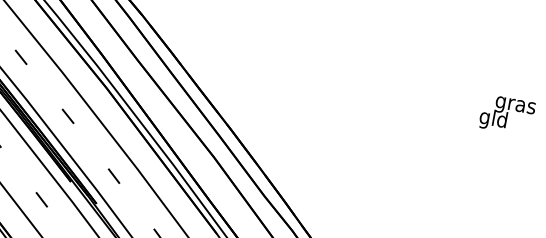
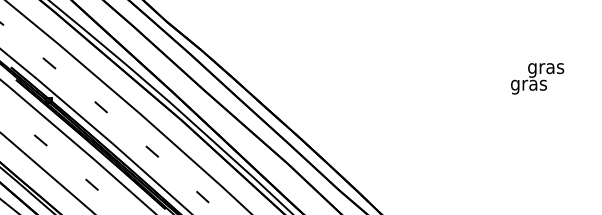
text: (492, 120) -> (528, 85), gld -> gras

